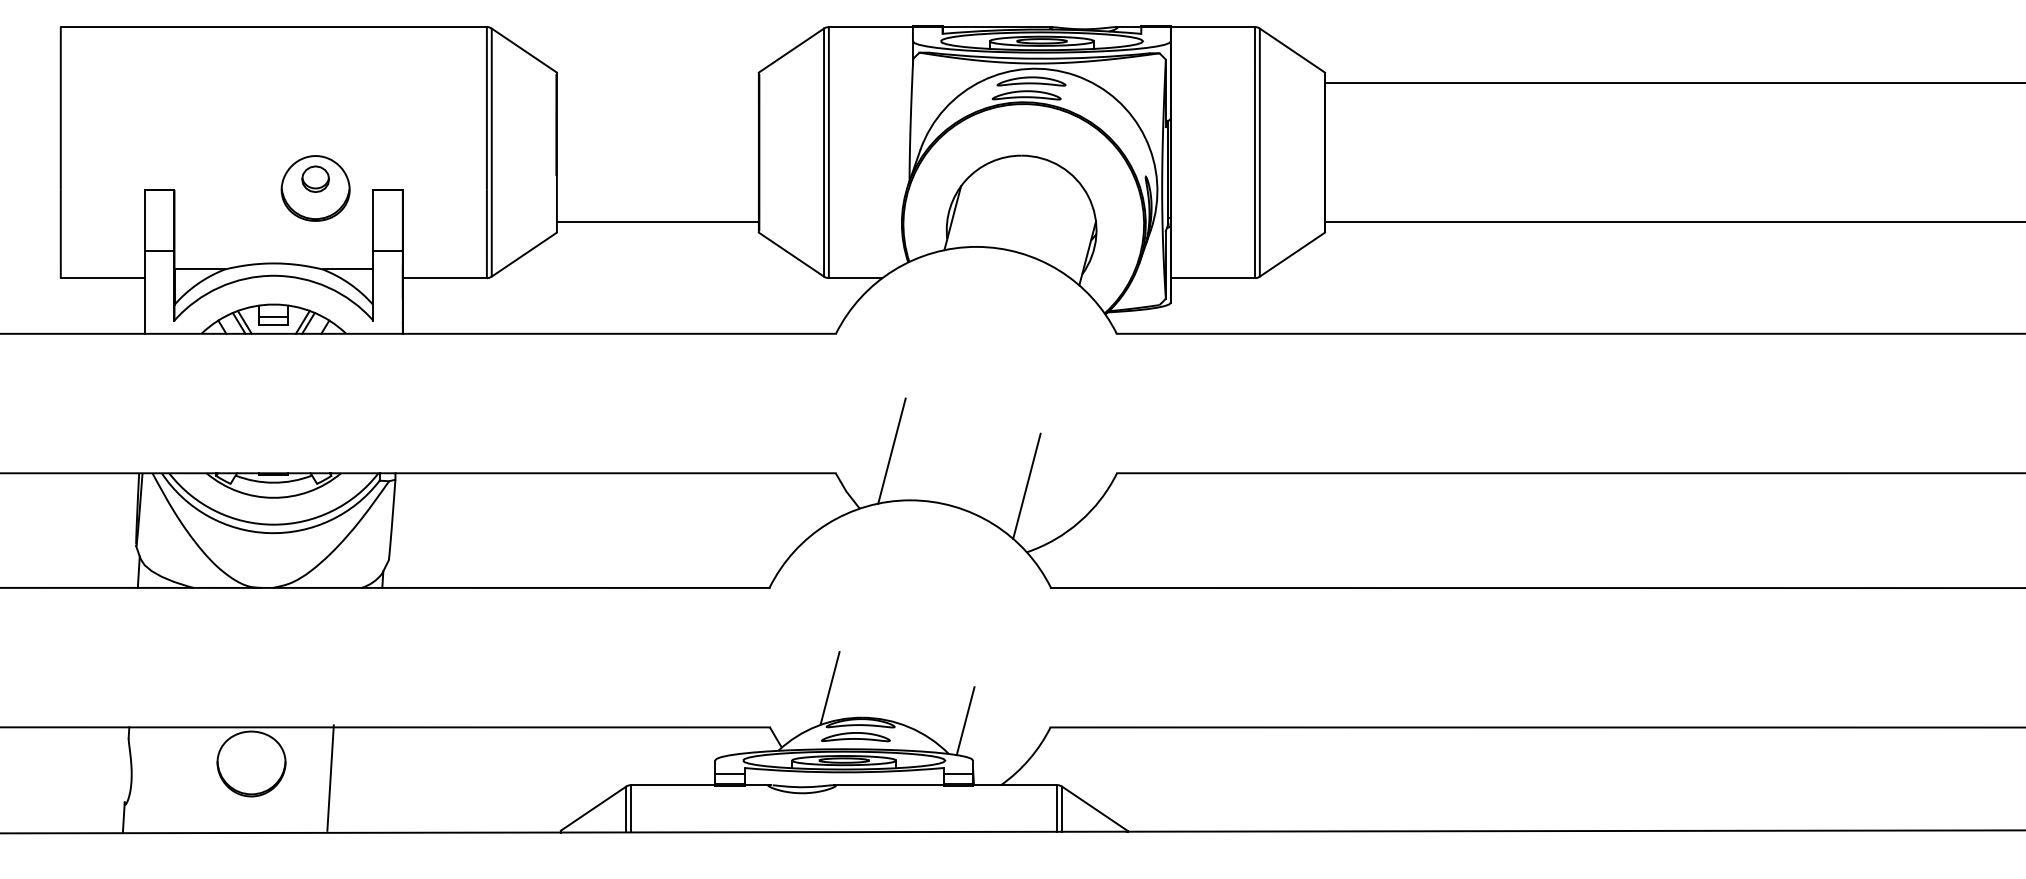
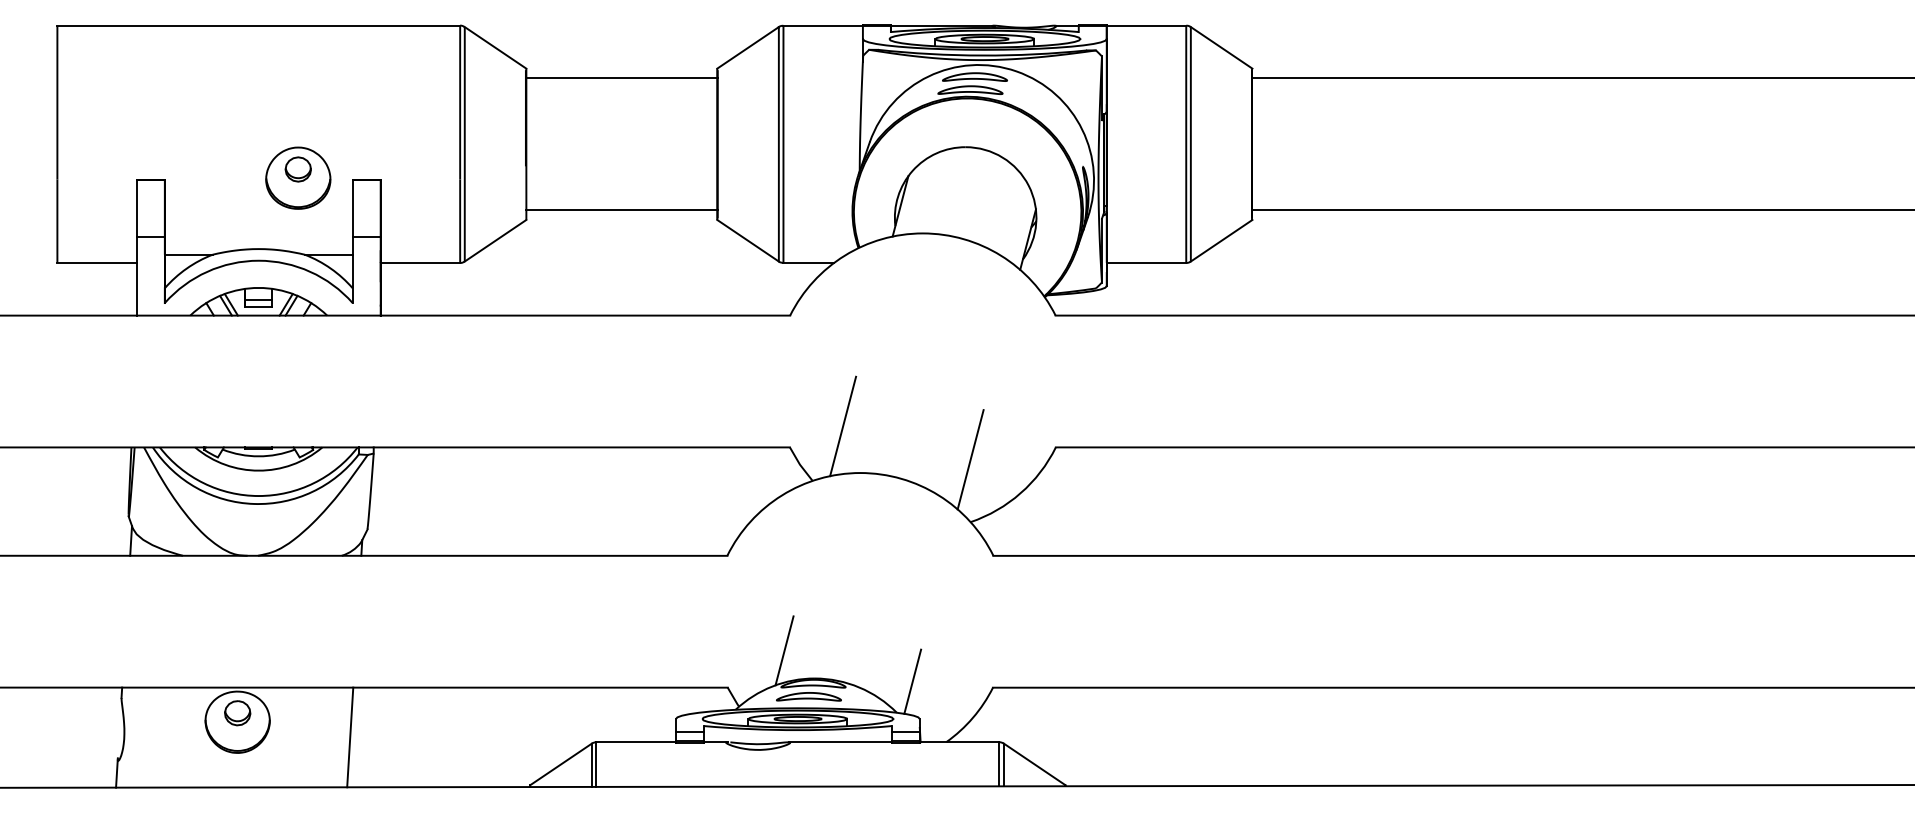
line: (657, 82) -> (621, 78), added
part: (251, 754) -> (237, 713), added
line: (330, 777) -> (350, 736), moved

